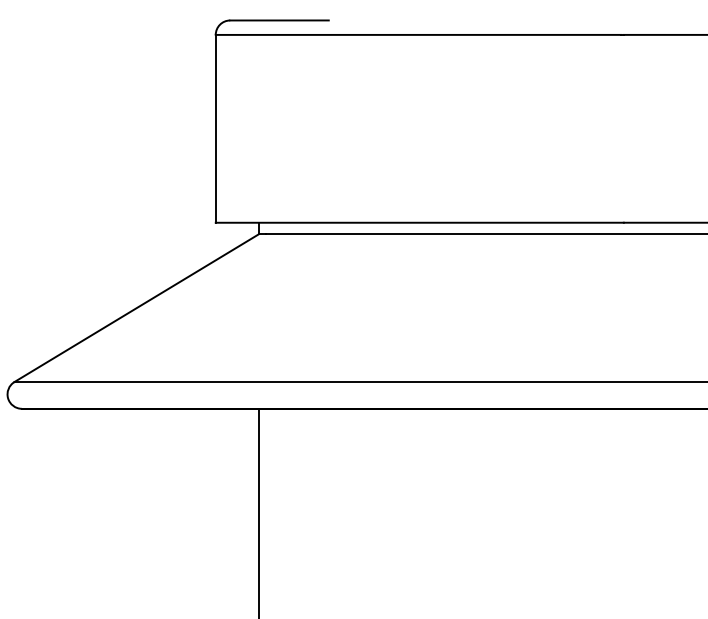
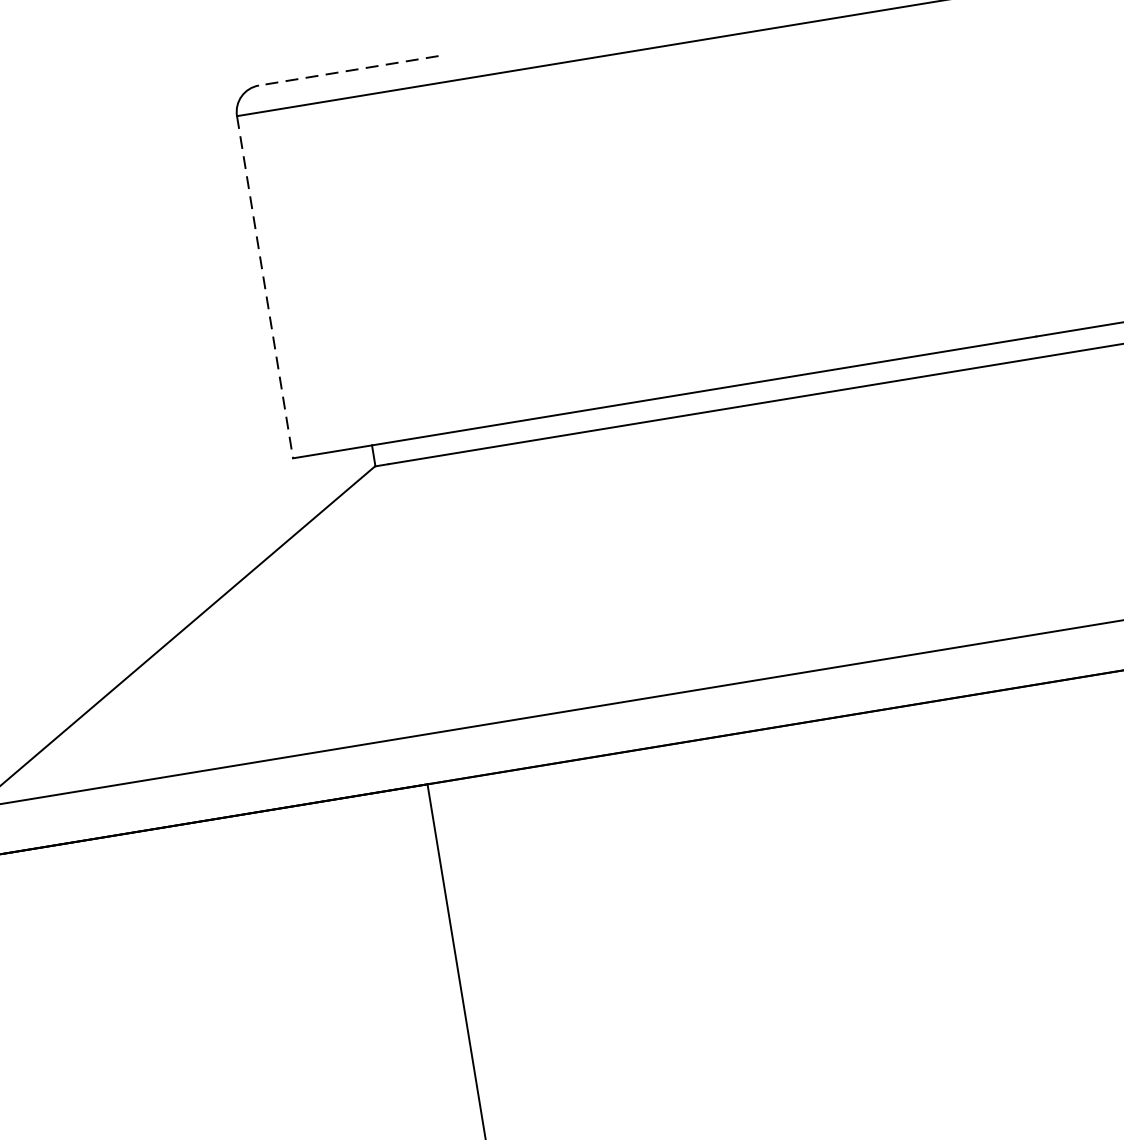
line: (279, 20) -> (348, 70), solid -> dashed
line: (215, 128) -> (264, 286), solid -> dashed

